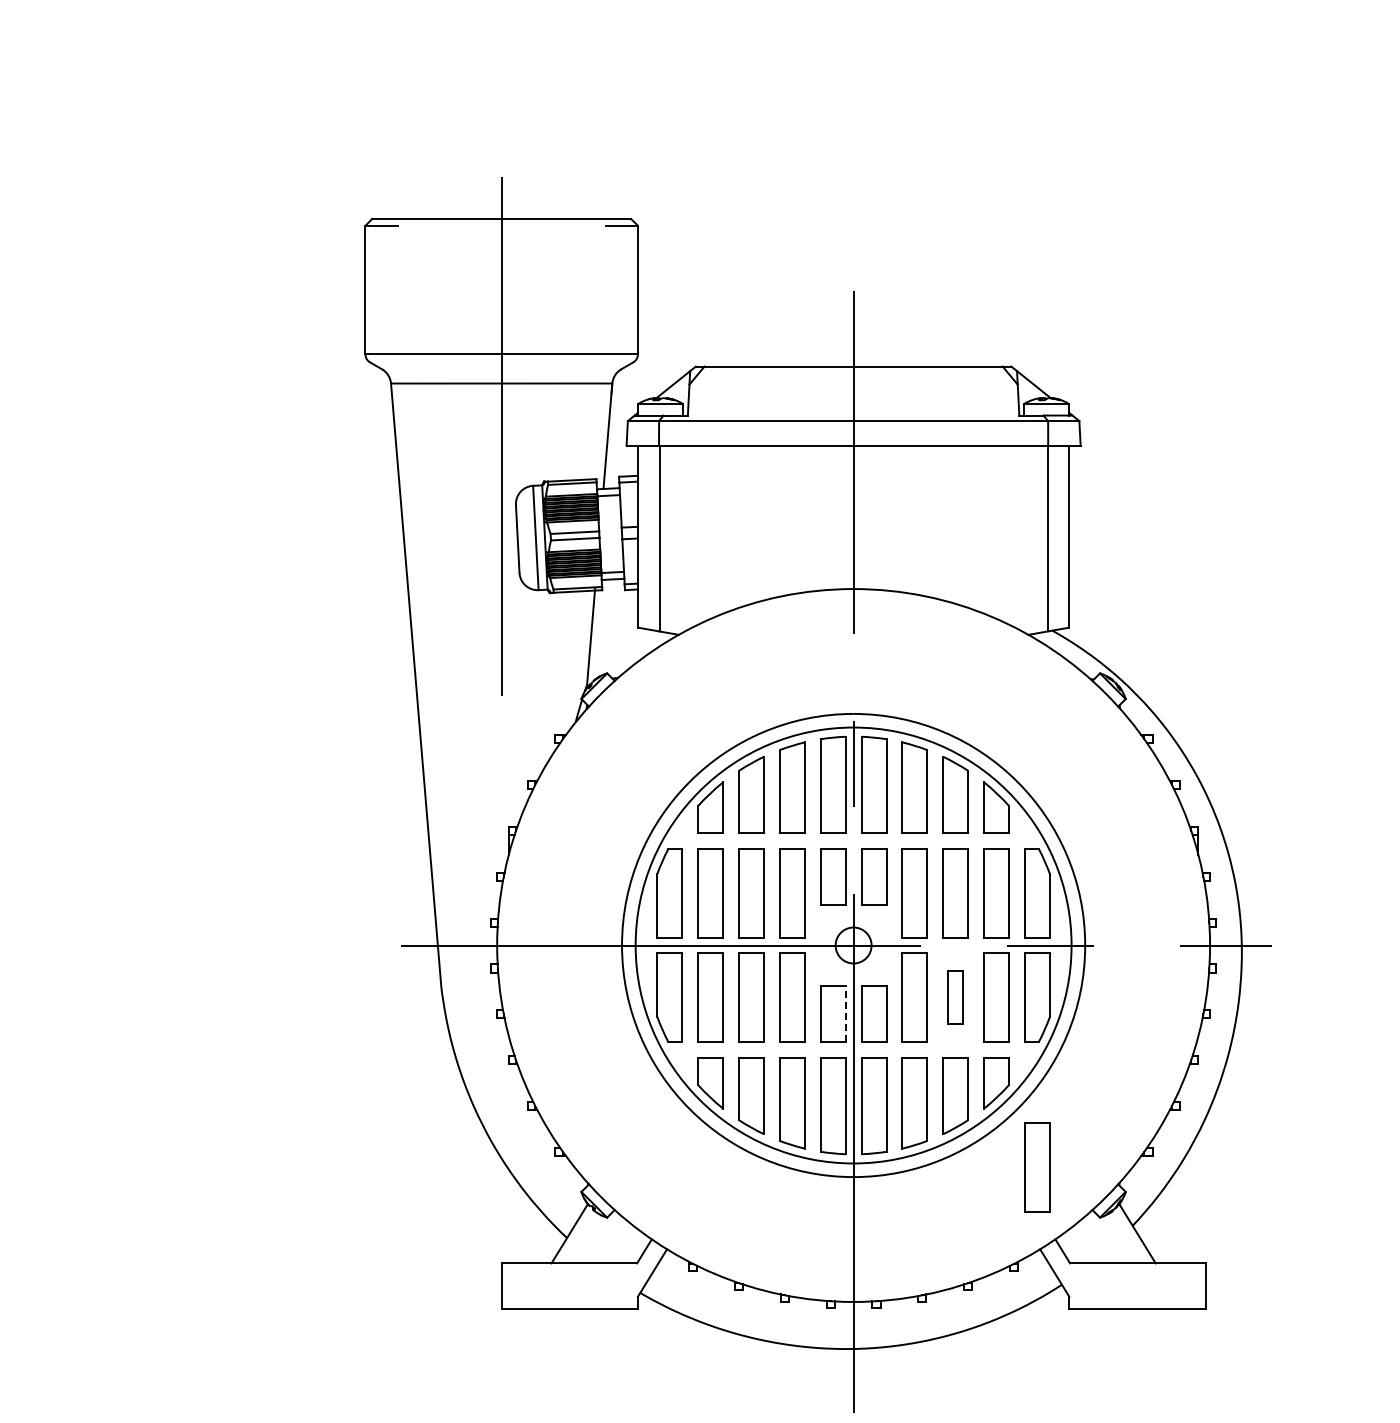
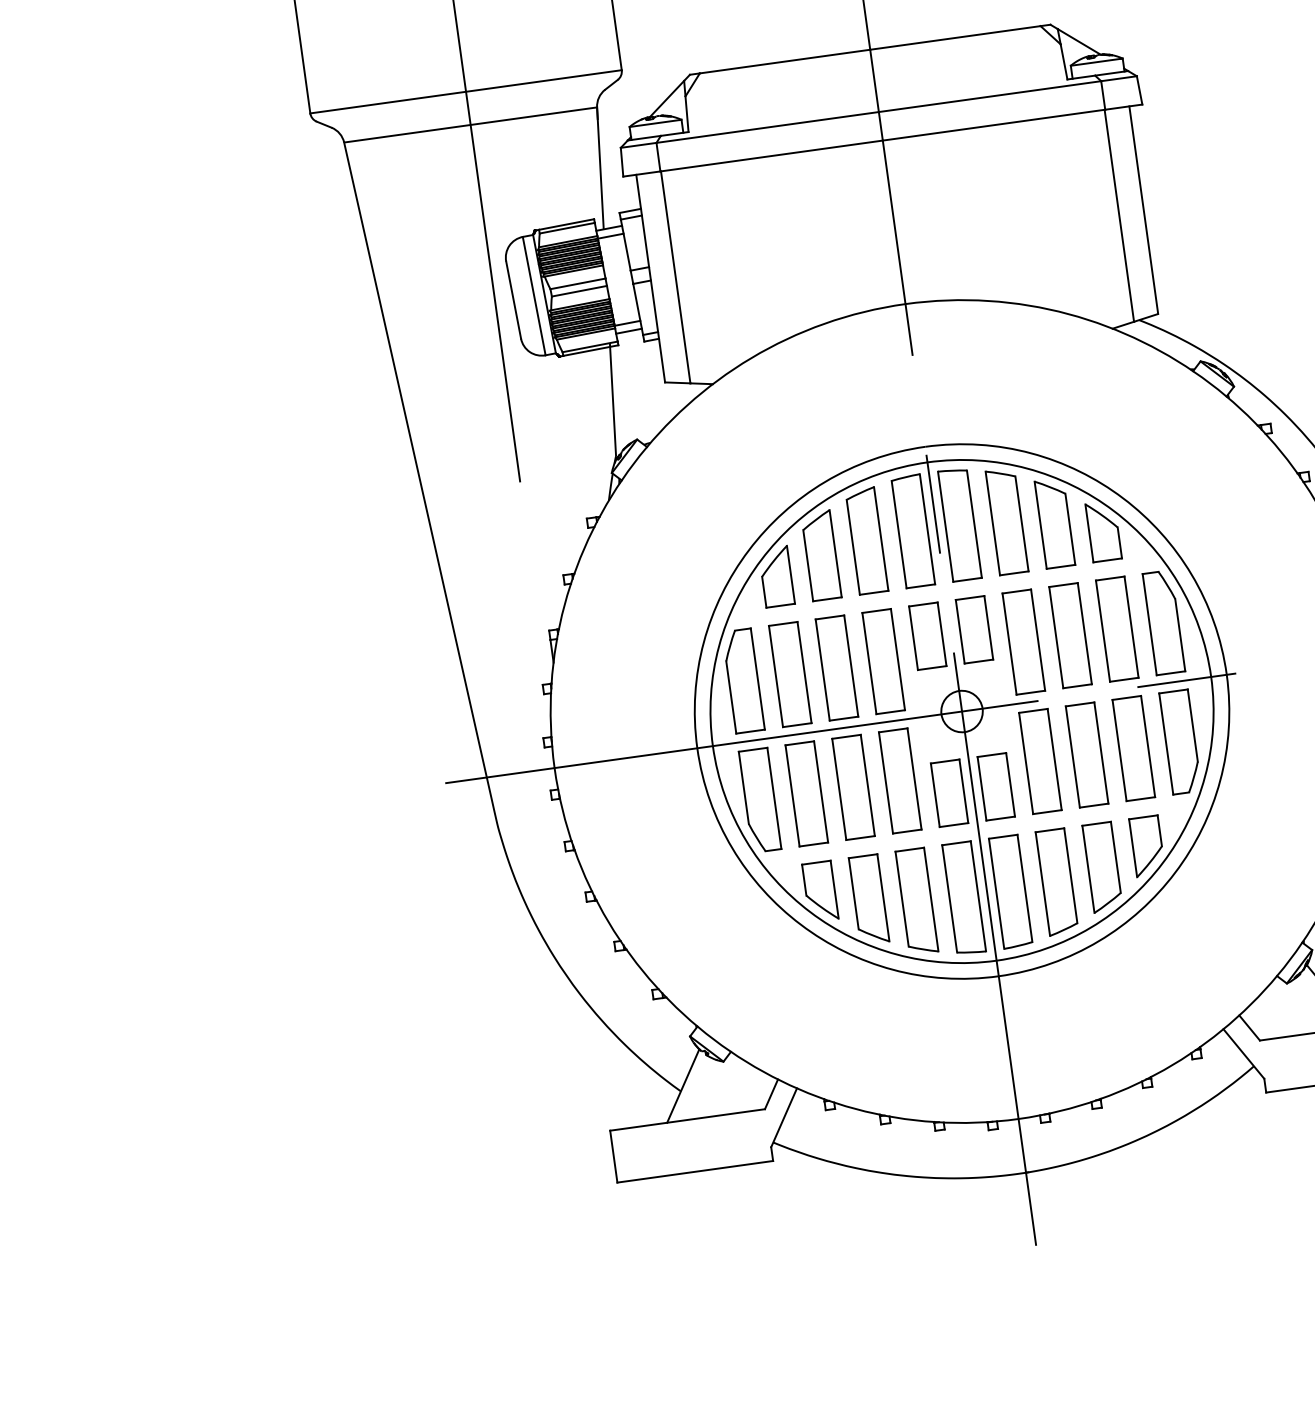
part: (955, 997) -> (1086, 754), size x1.67
line: (845, 1014) -> (963, 791), dashed -> solid
part: (1037, 1167) -> (1207, 936), removed

